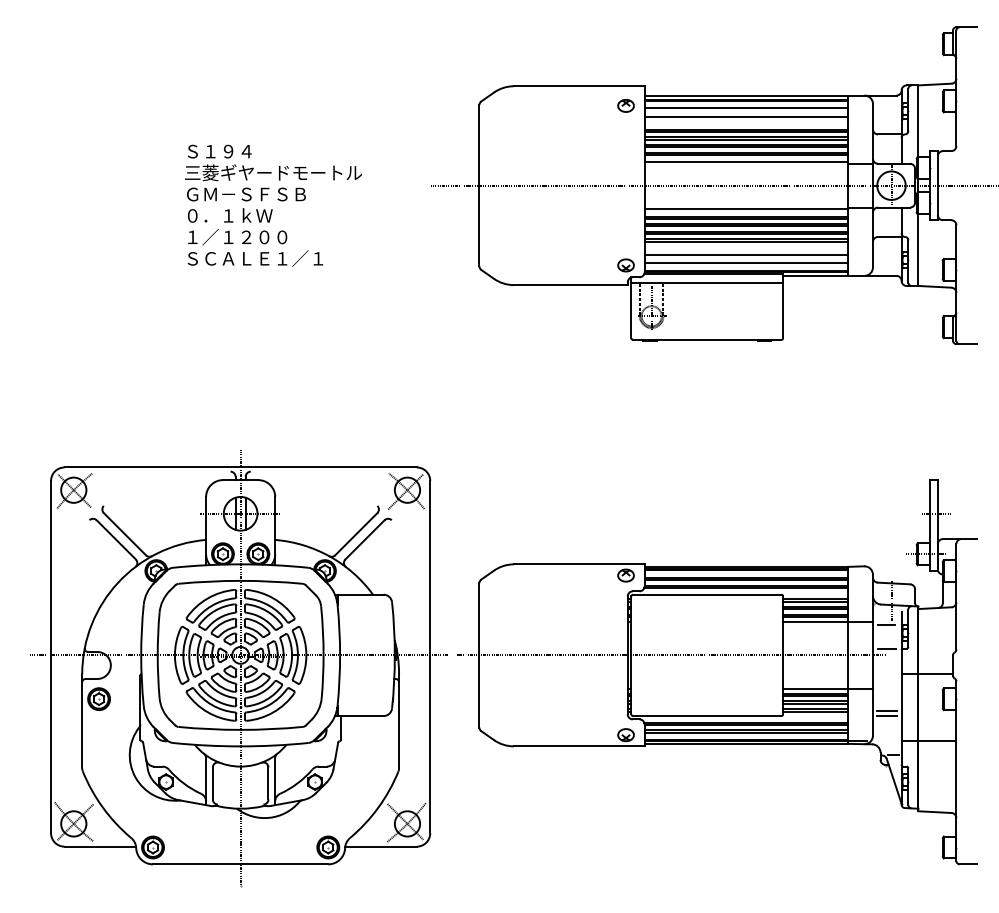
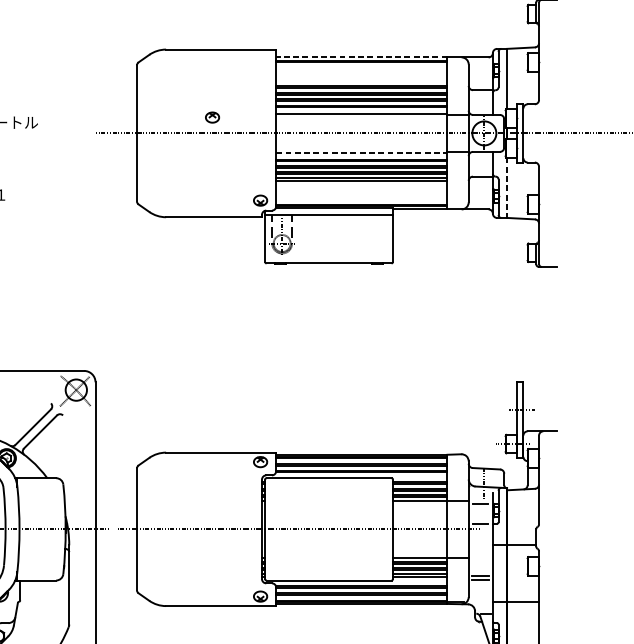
line: (746, 95) -> (362, 57), solid -> dashed
part: (625, 105) -> (212, 117), moved
line: (745, 107) -> (361, 67), removed
line: (745, 116) -> (361, 75), removed
line: (746, 209) -> (362, 153), solid -> dashed
line: (918, 250) -> (507, 188), solid -> dashed
line: (745, 254) -> (361, 191), removed
line: (745, 263) -> (361, 199), removed

